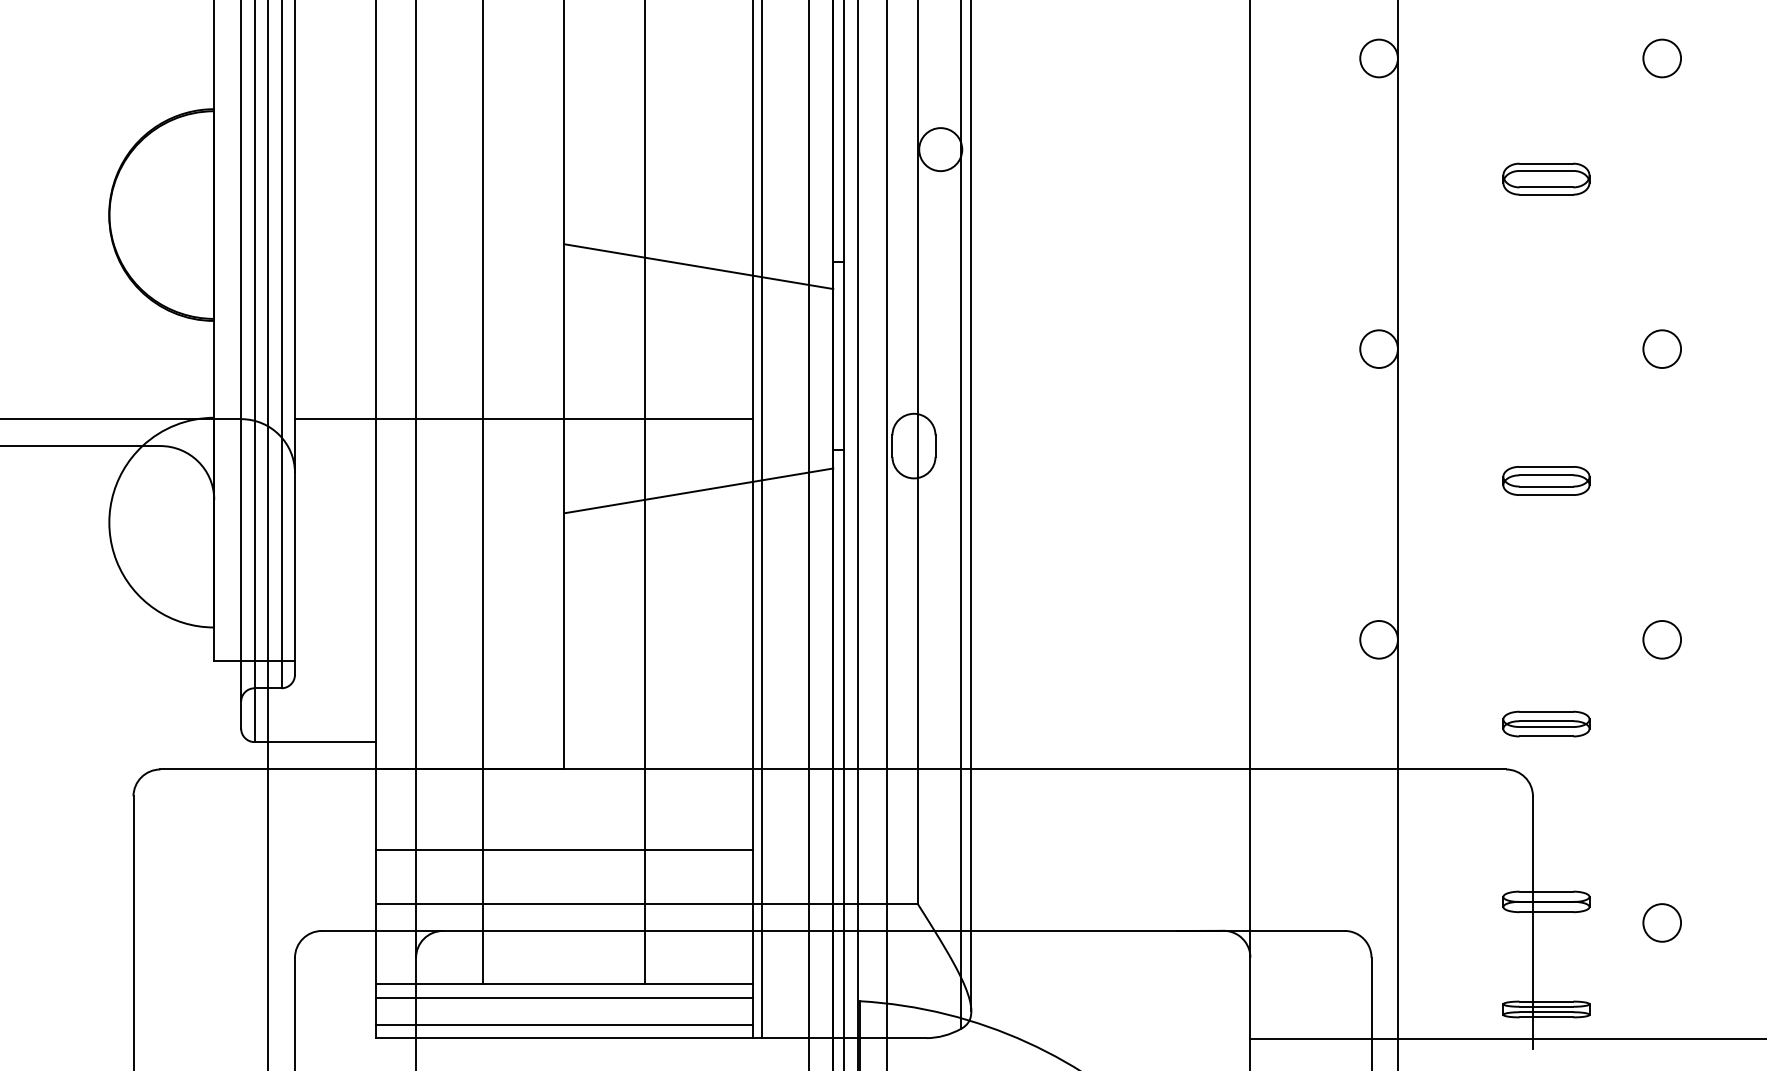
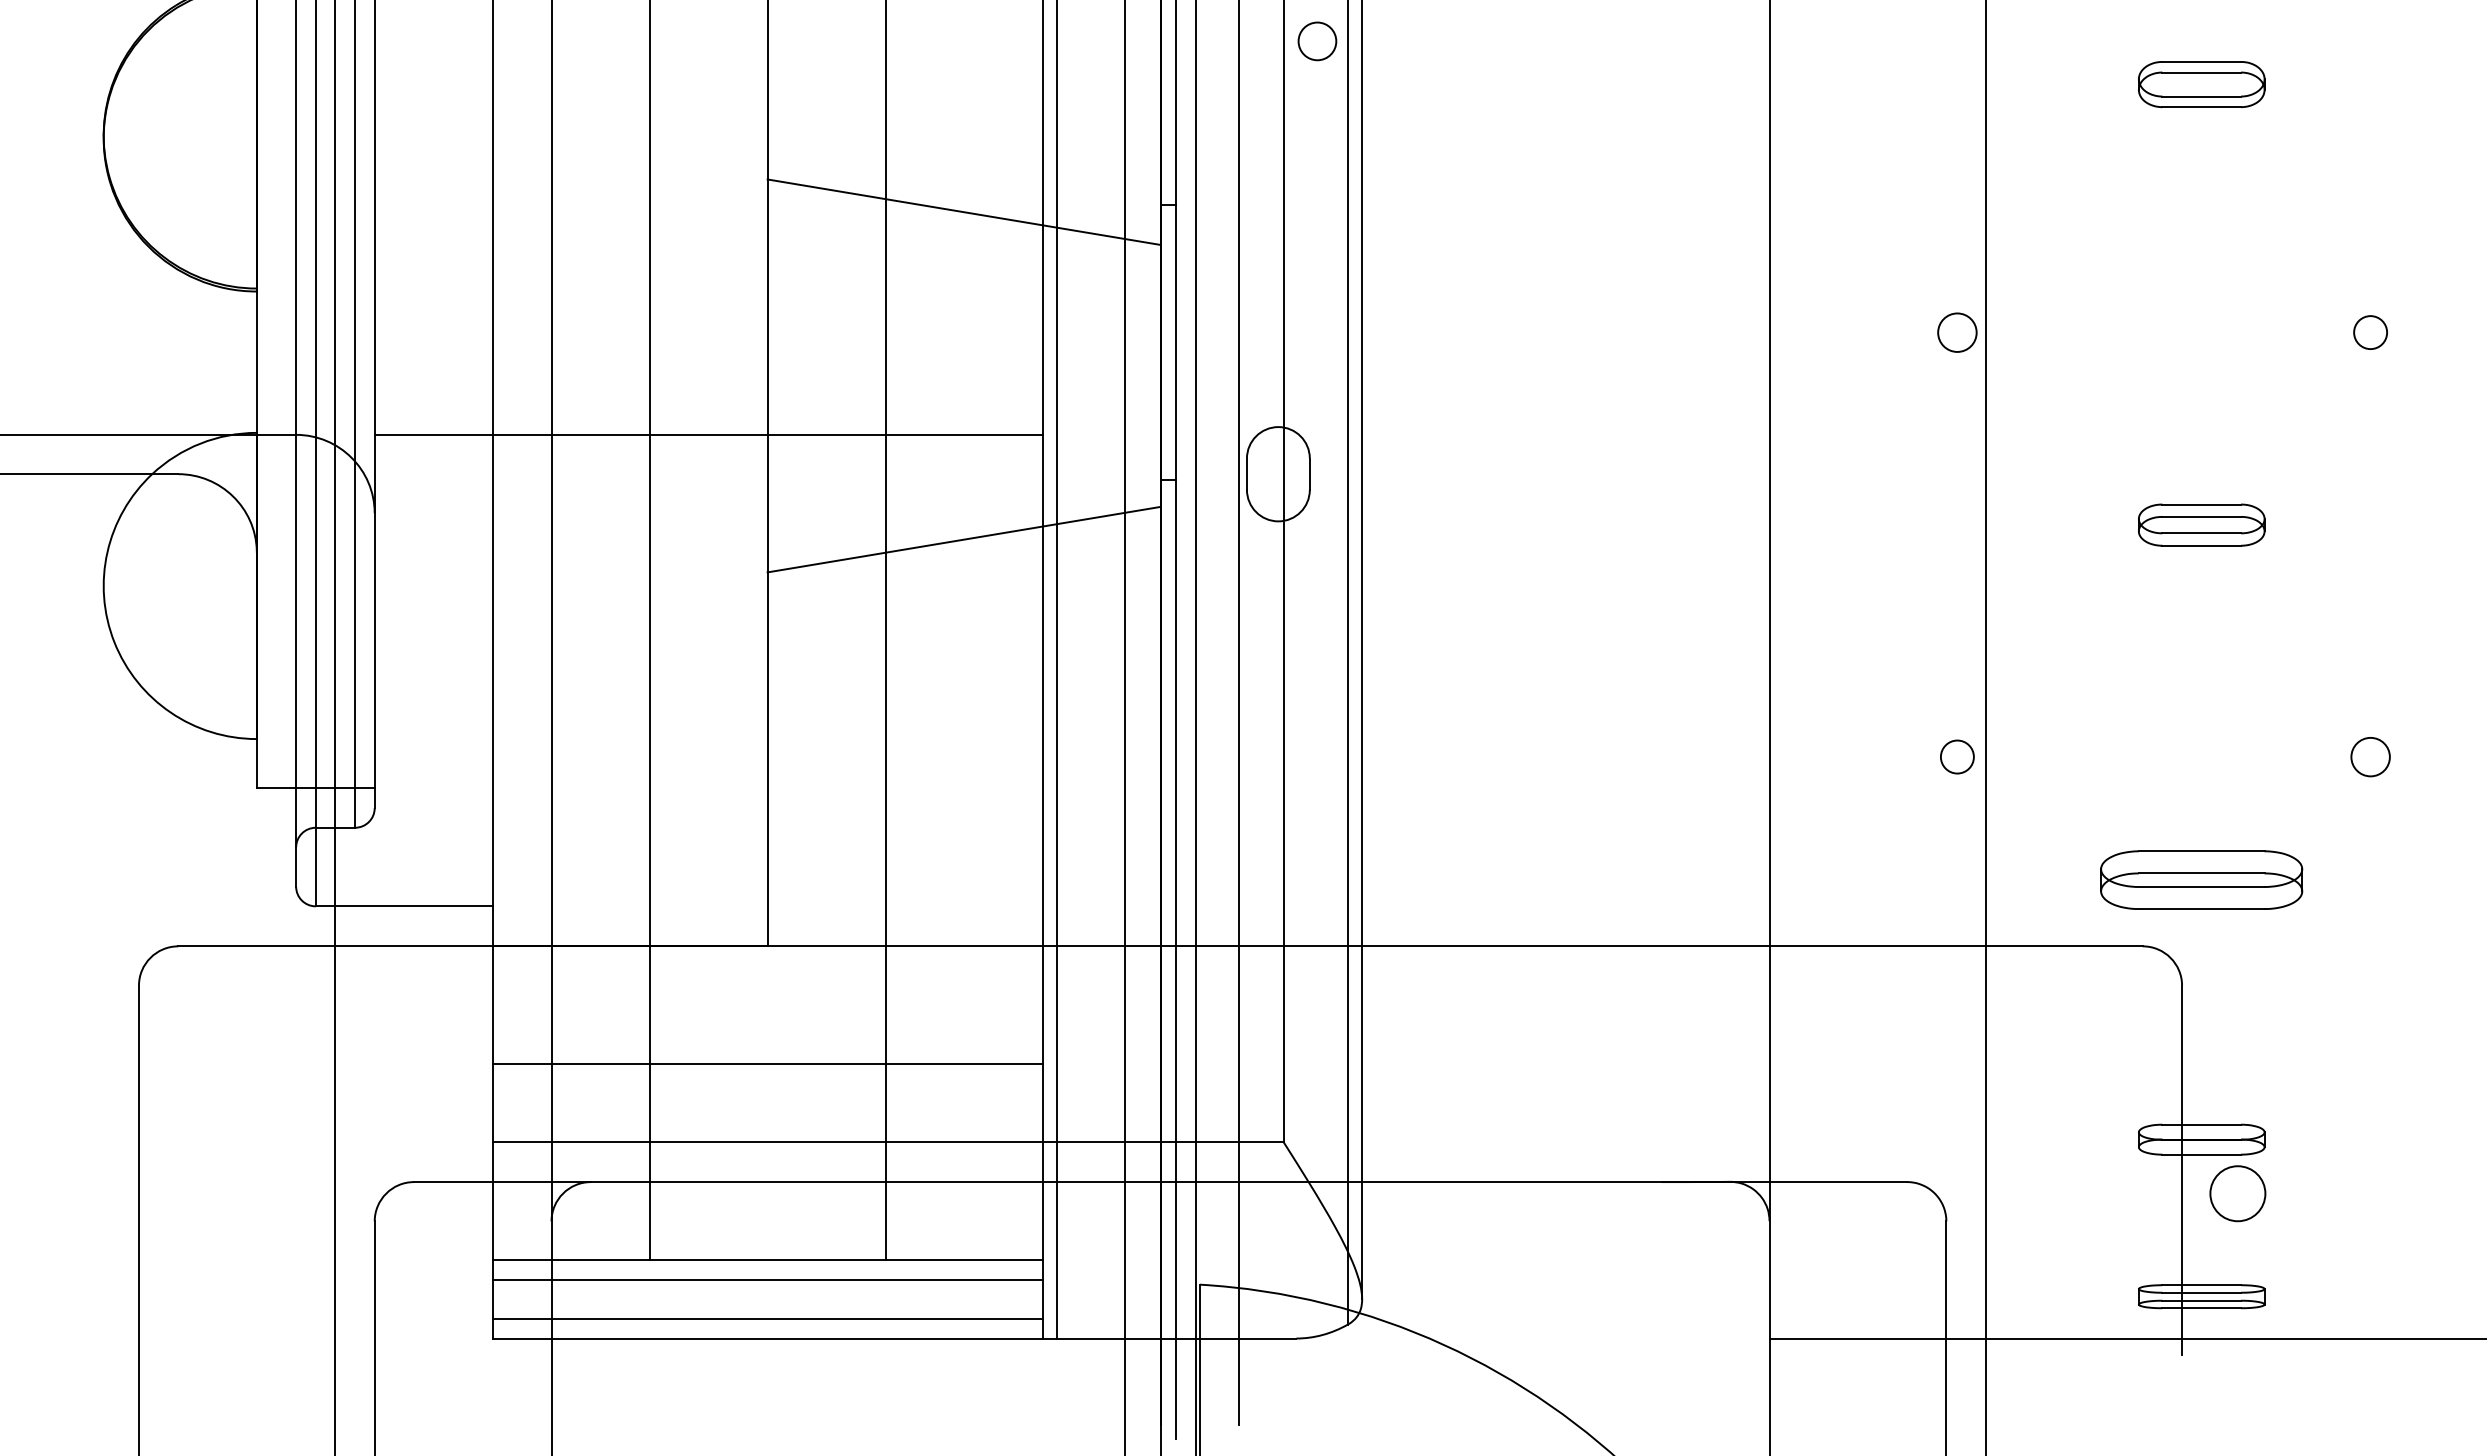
circle: (940, 149) -> (1317, 41), size x0.6
circle: (1661, 348) -> (2369, 331), size x0.6
circle: (1378, 349) -> (1956, 333), size x0.7
circle: (1378, 639) -> (1956, 756), size x0.6
circle: (1661, 639) -> (2369, 756), size x0.7
part: (1546, 723) -> (2201, 879), size x1.6
circle: (1661, 922) -> (2236, 1193), moved

